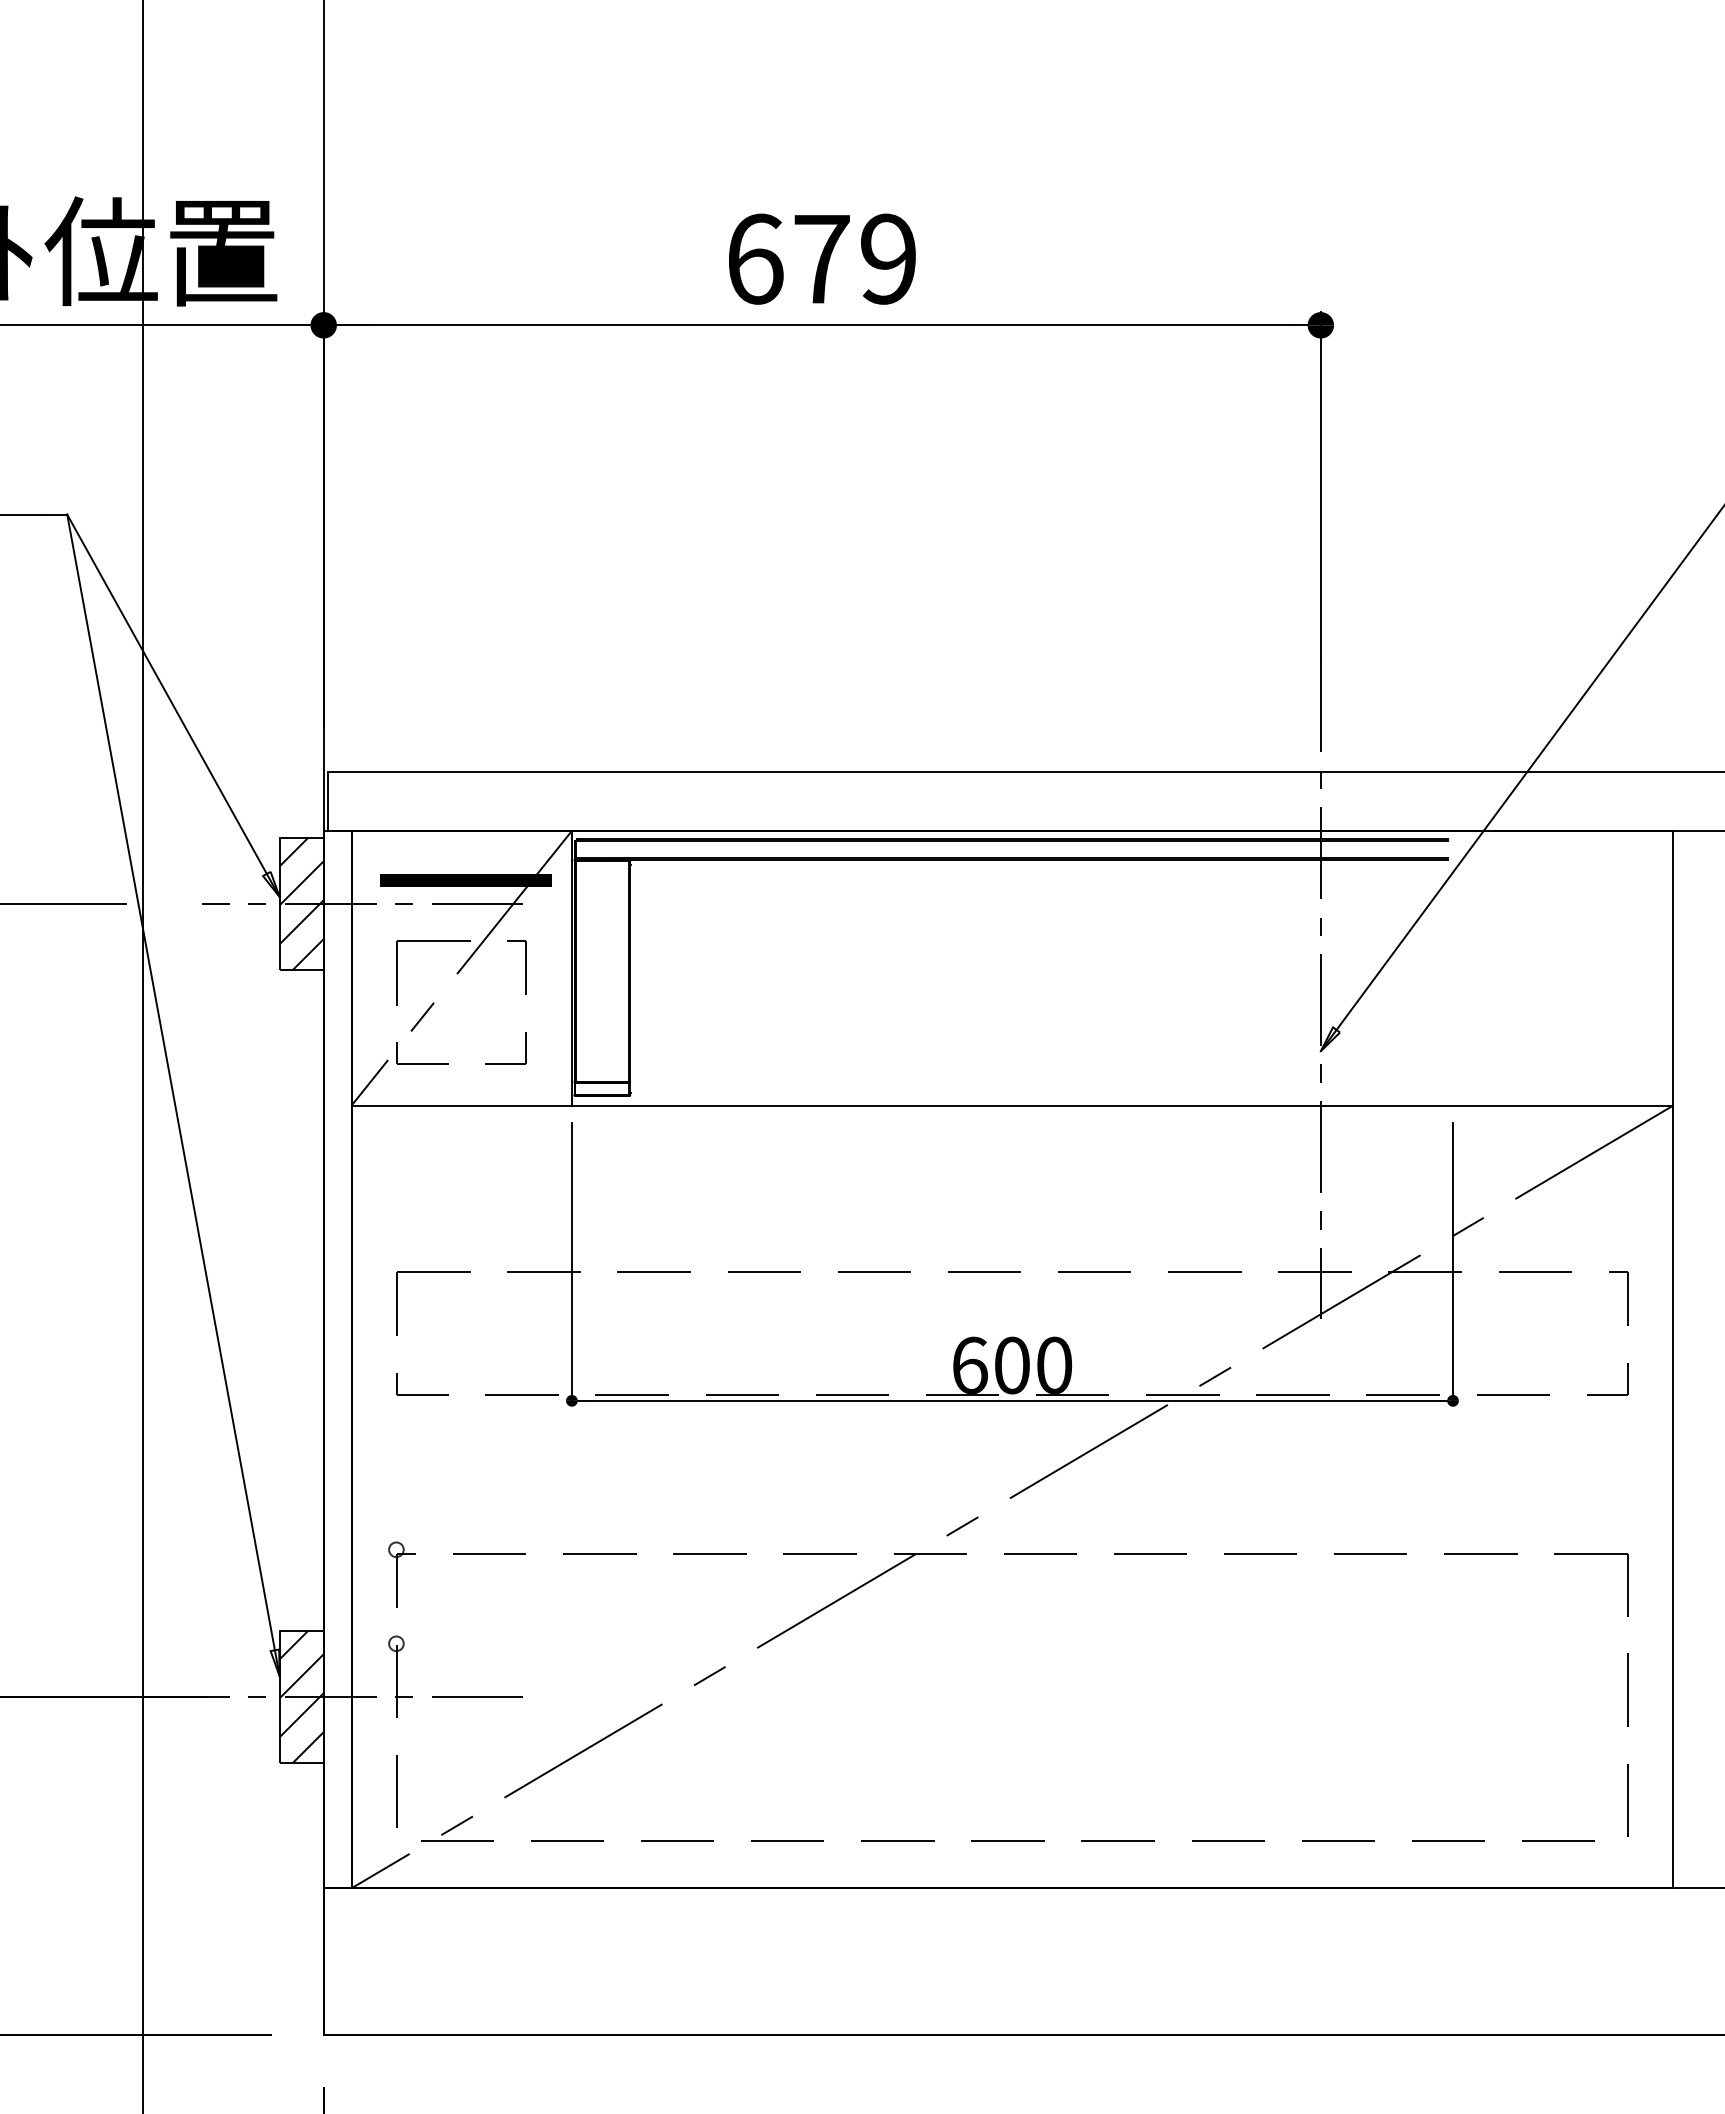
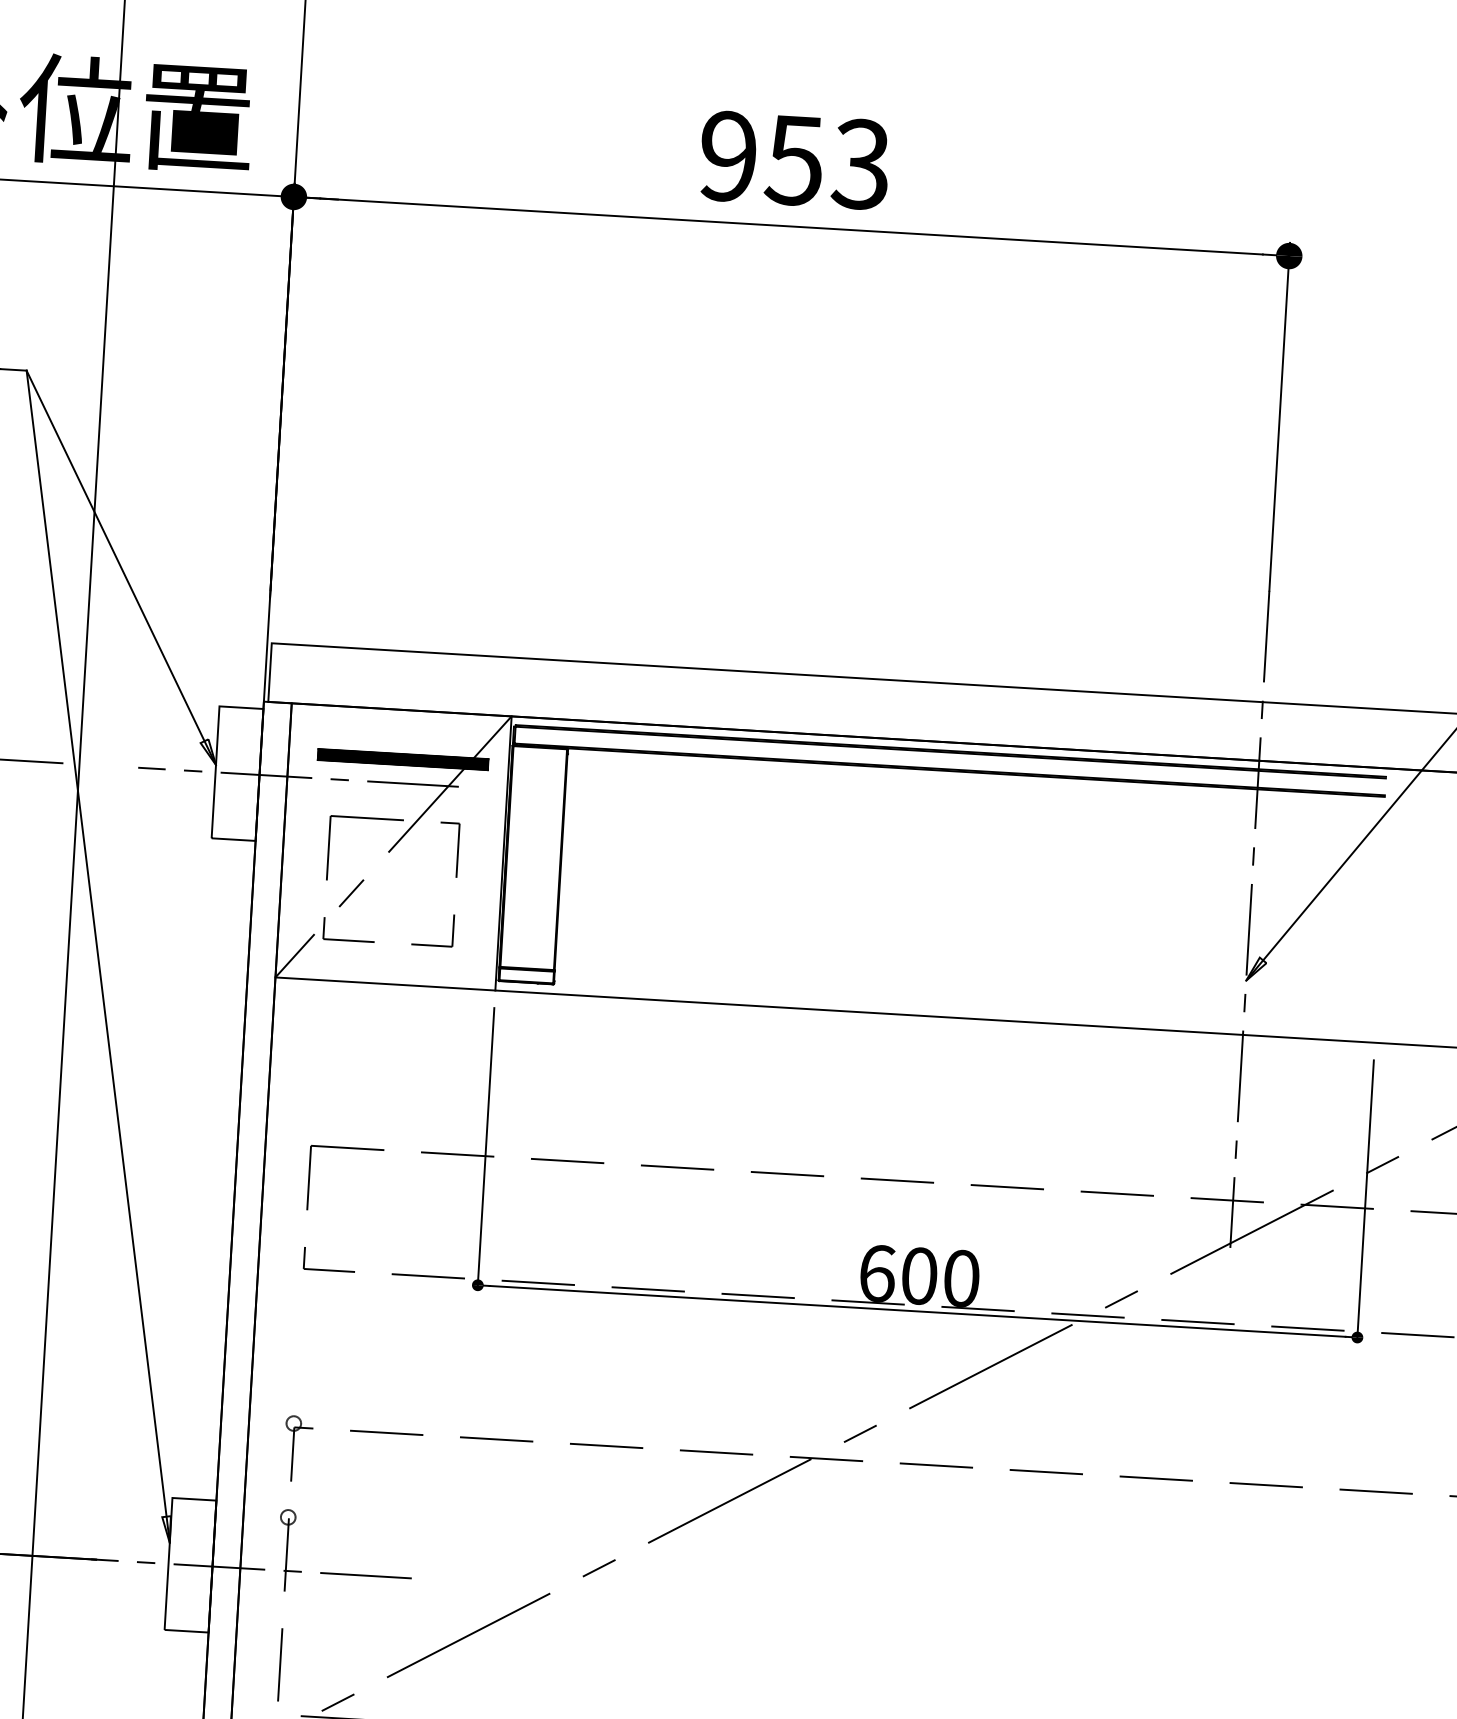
text: (821, 258) -> (794, 159), 679 -> 953
hatch: (301, 904) -> (237, 773), removed
hatch: (301, 1697) -> (190, 1565), removed

